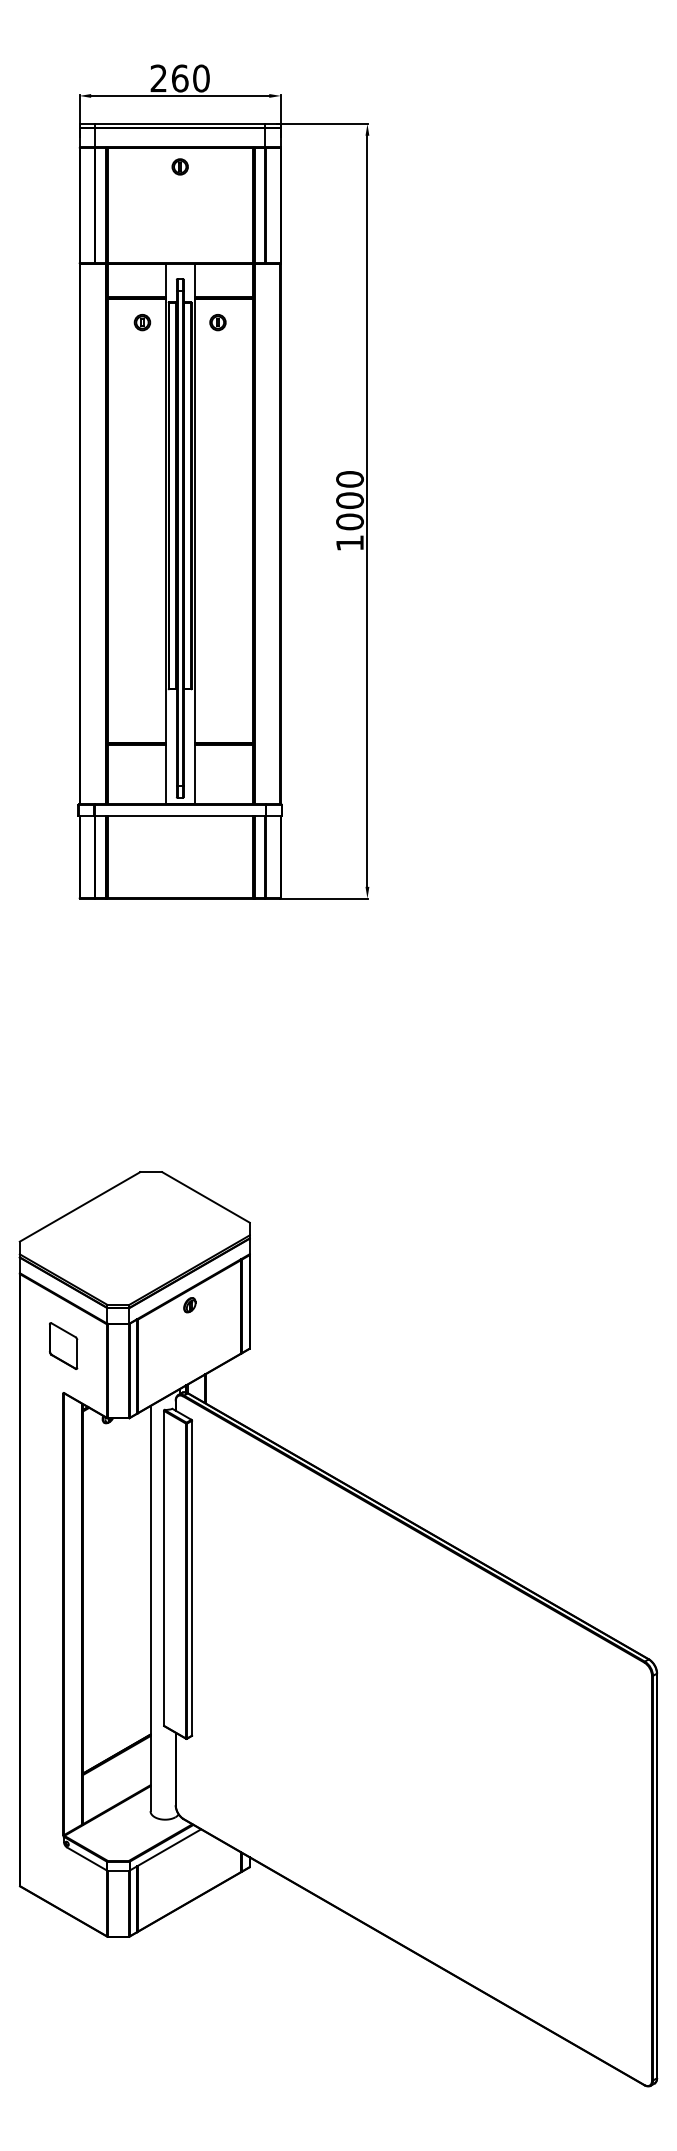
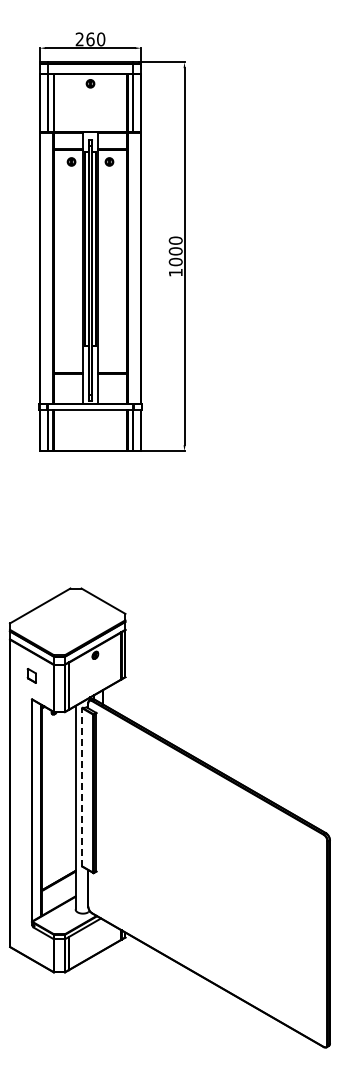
part: (62, 1345) -> (31, 675), size x0.6
line: (164, 1566) -> (82, 786), solid -> dashed

